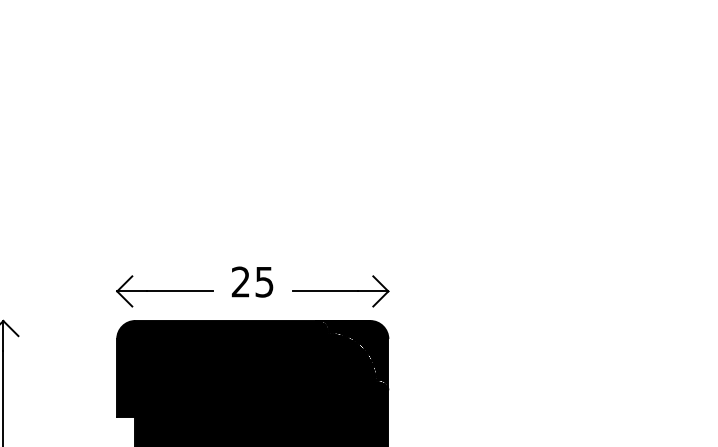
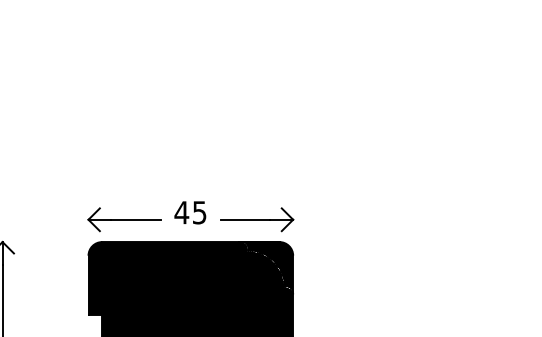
text: (240, 281) -> (181, 212), 25 -> 45

